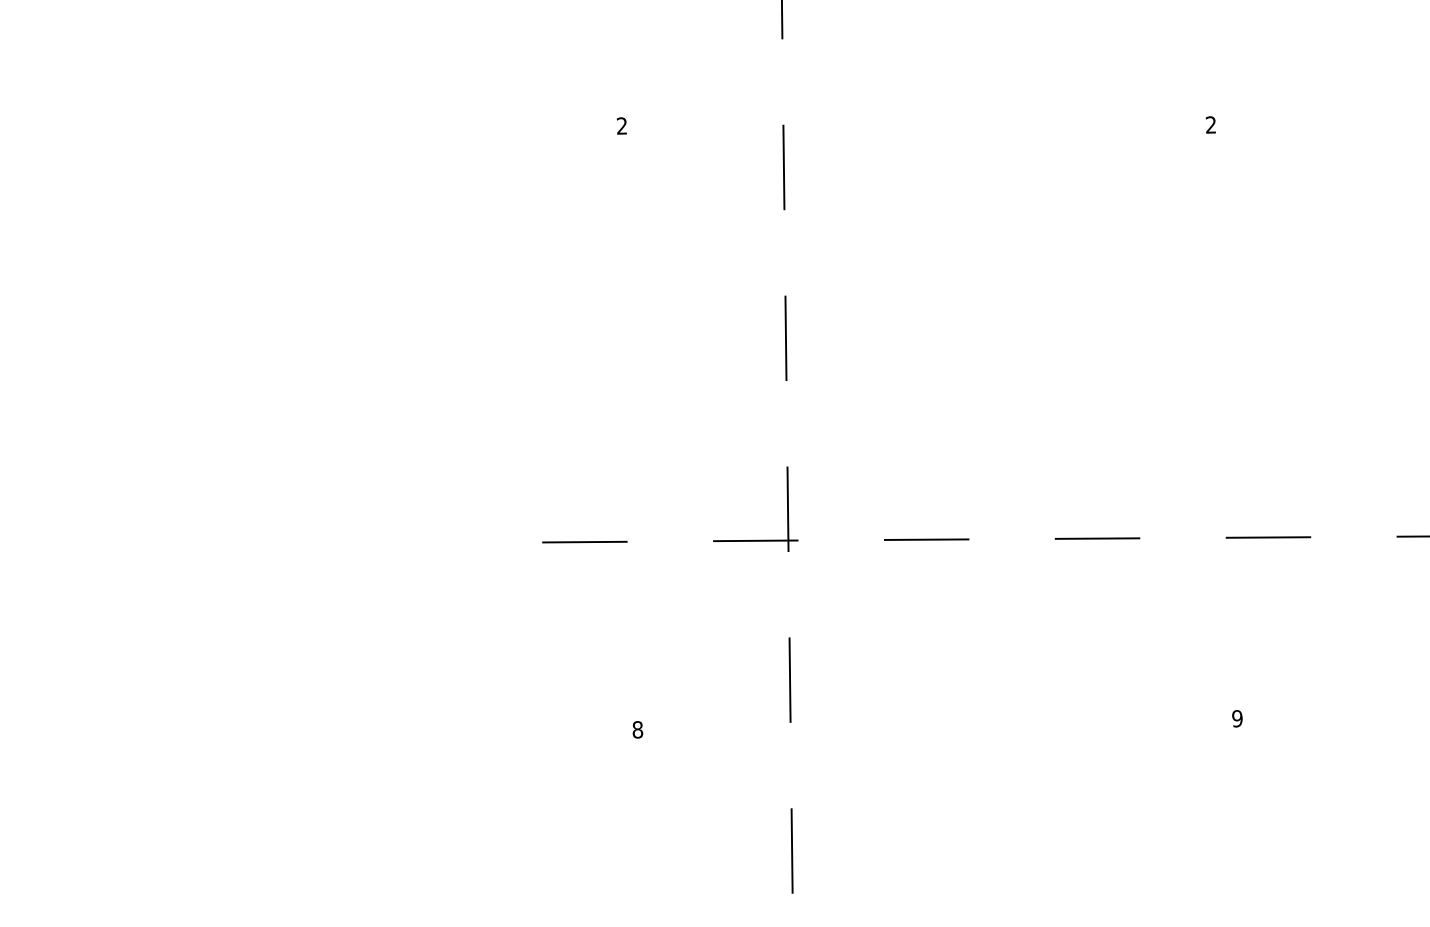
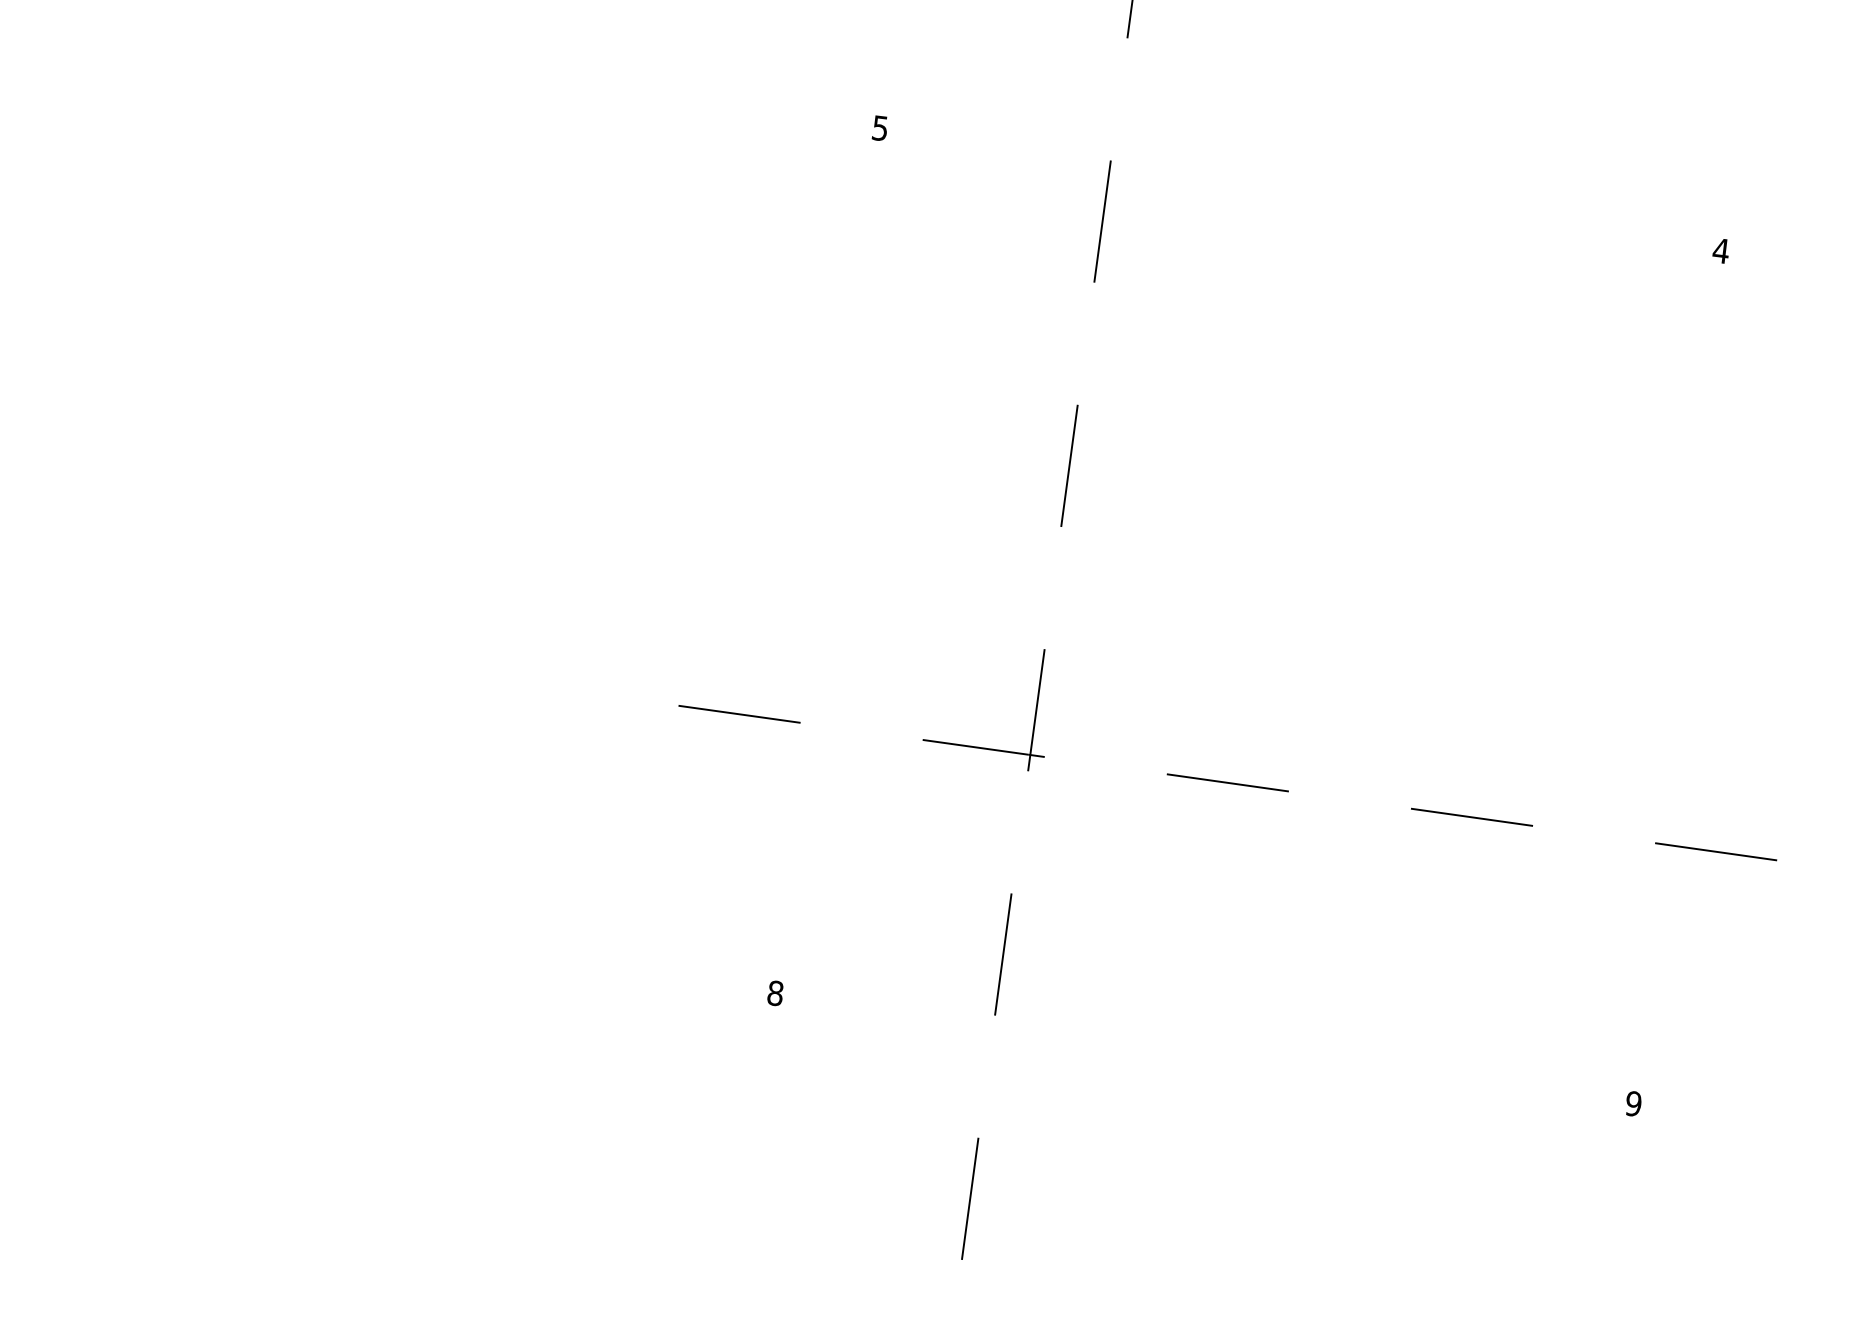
text: (1210, 124) -> (1720, 250), 2 -> 4
text: (621, 125) -> (879, 127), 2 -> 5

